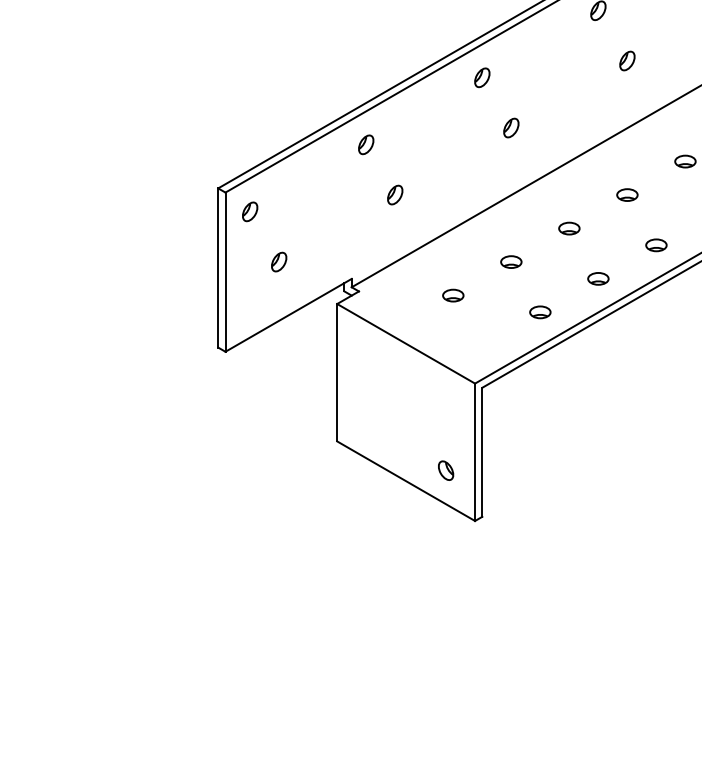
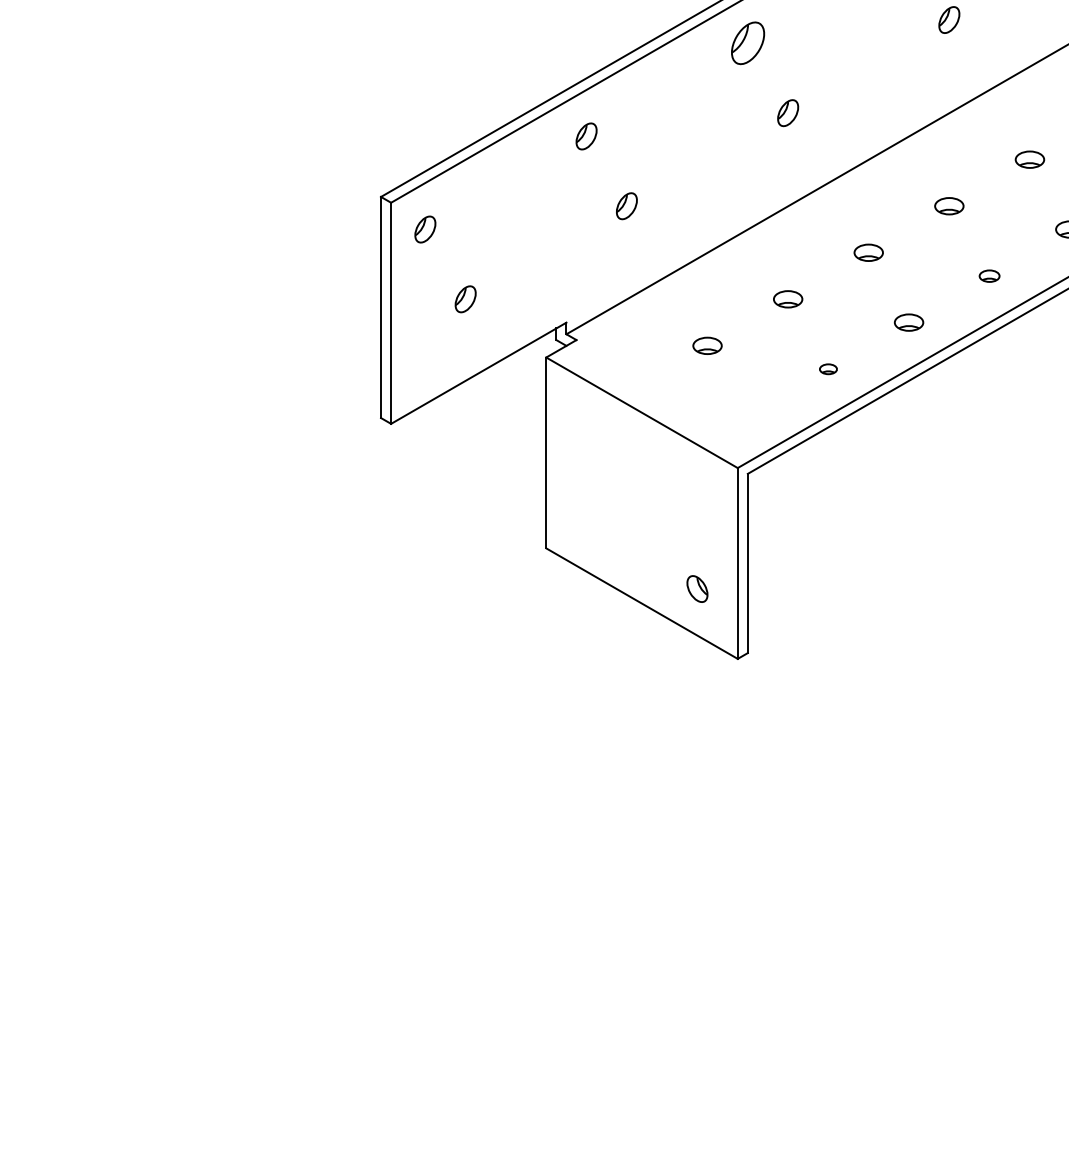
part: (482, 77) -> (747, 43), size x1.6
part: (656, 245) -> (989, 276), size x0.7
part: (540, 312) -> (828, 369), size x0.6

